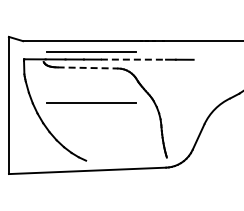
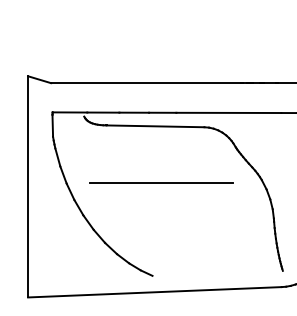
line: (91, 51) -> (161, 99), removed
line: (133, 59) -> (228, 112), dashed -> solid
line: (88, 67) -> (156, 125), dashed -> solid

